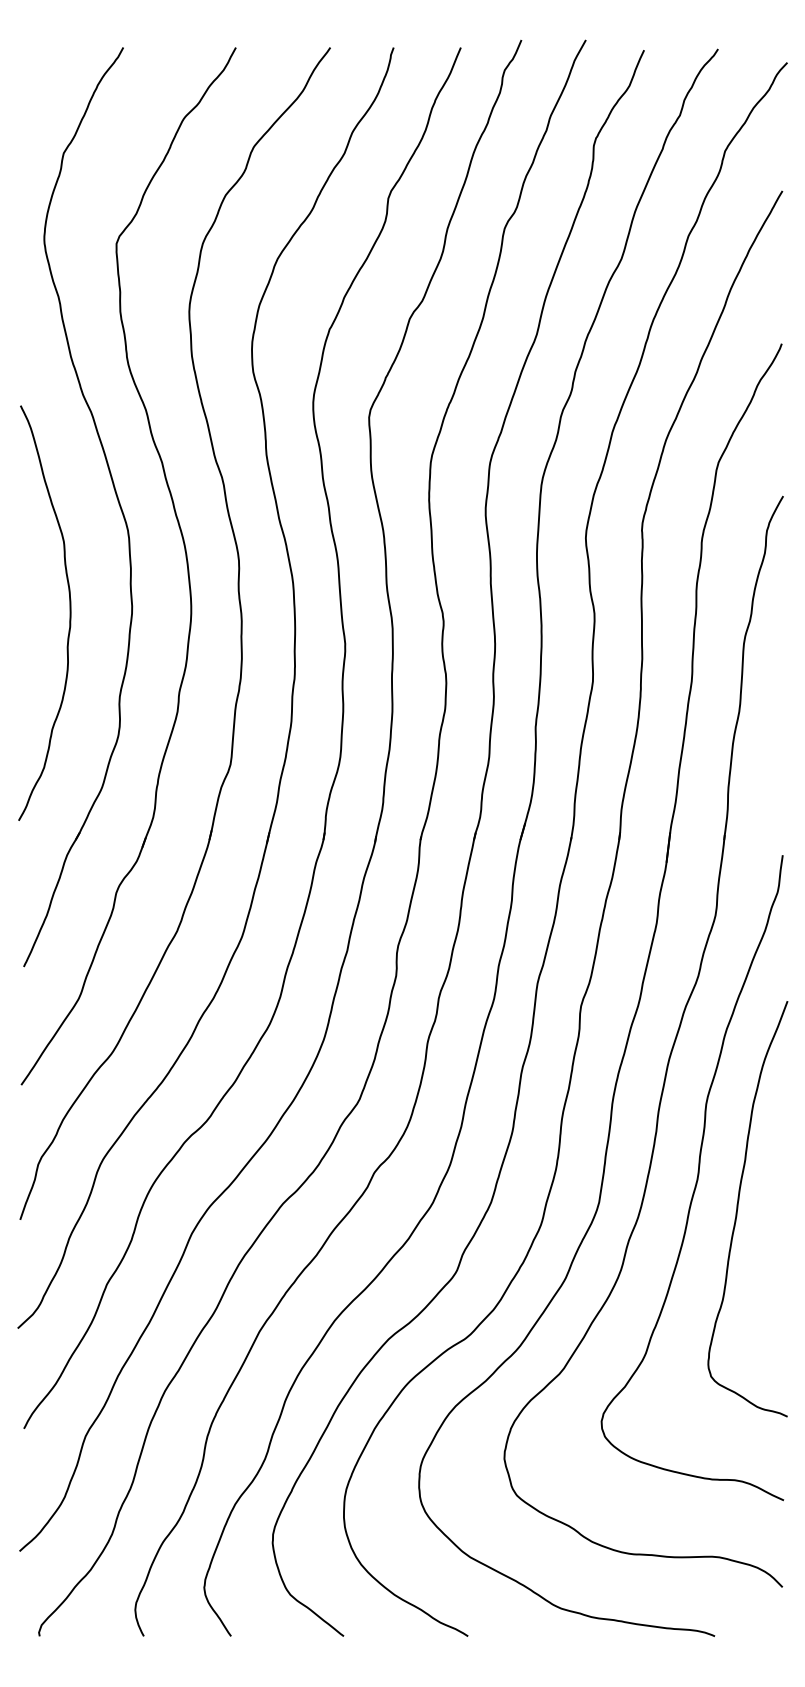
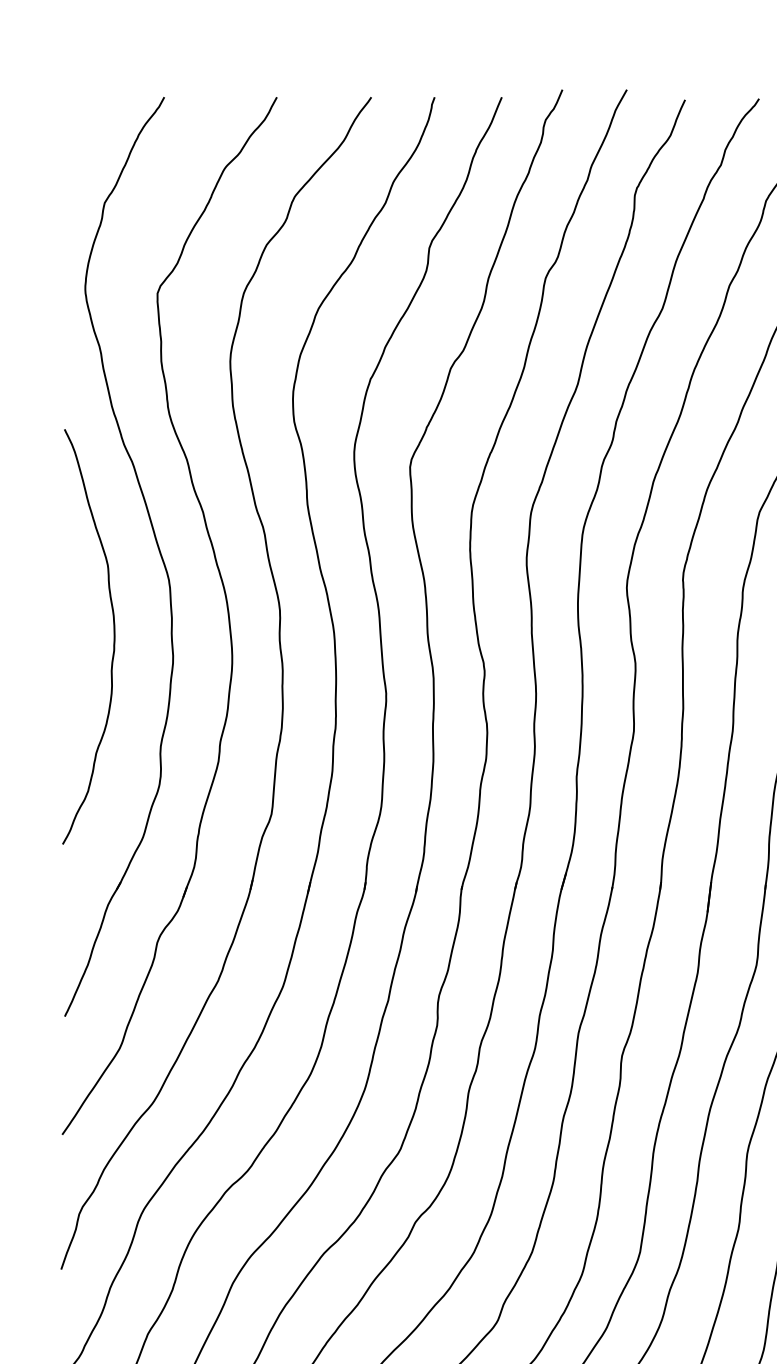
curve: (69, 612) -> (113, 636), moved

